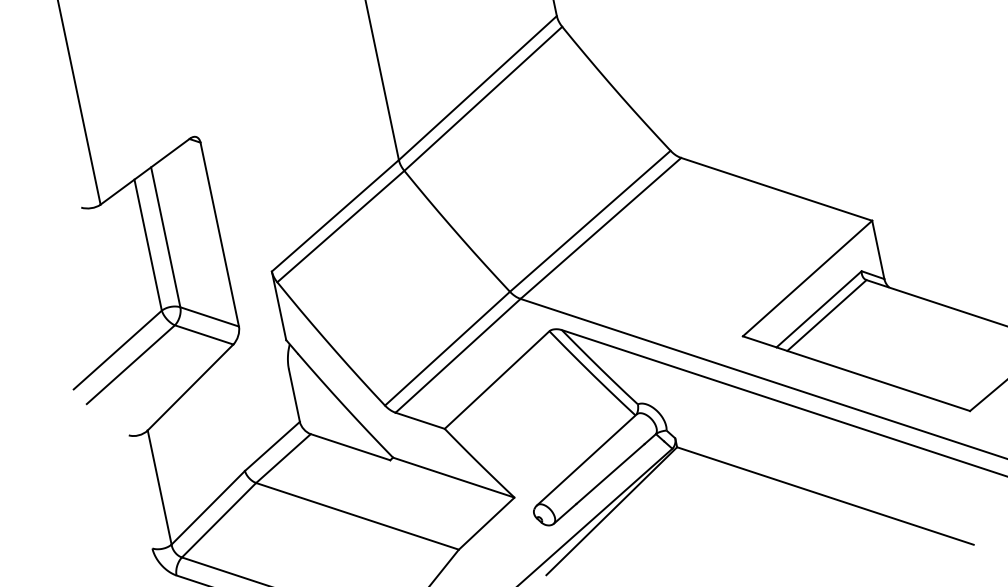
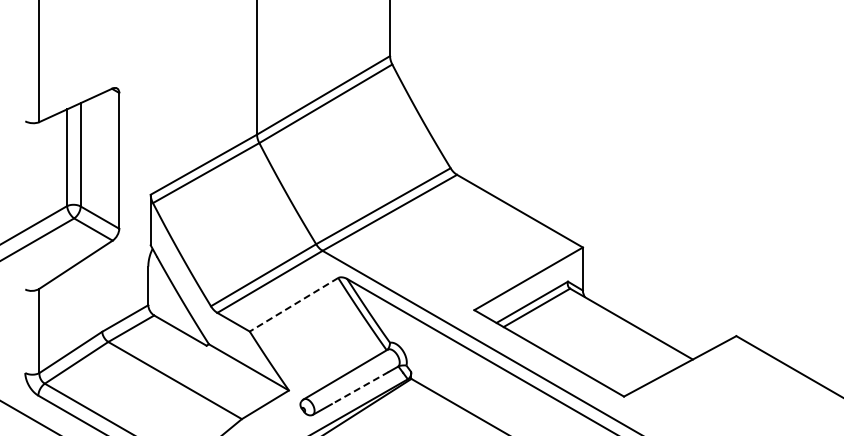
line: (497, 379) -> (294, 304), solid -> dashed
line: (610, 474) -> (360, 388), solid -> dashed

